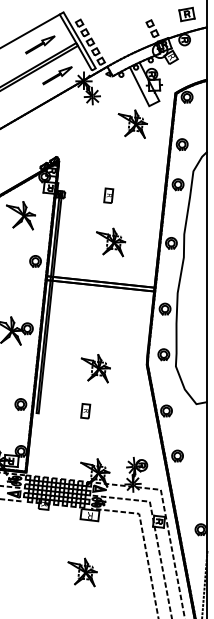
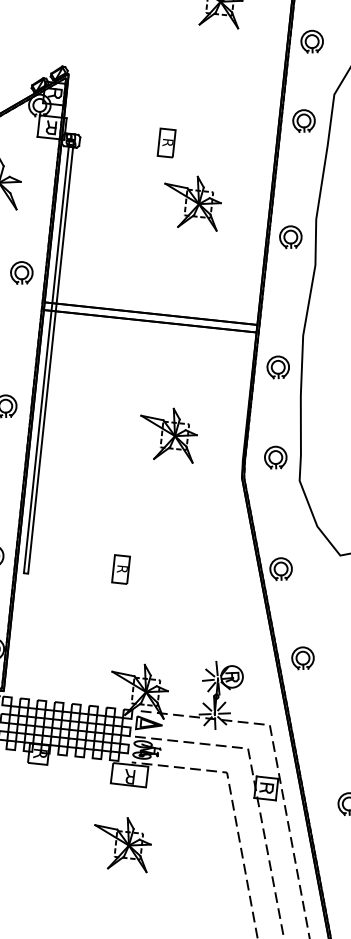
part: (111, 242) -> (193, 203), moved
part: (95, 368) -> (168, 435), moved
part: (82, 572) -> (122, 845), moved

